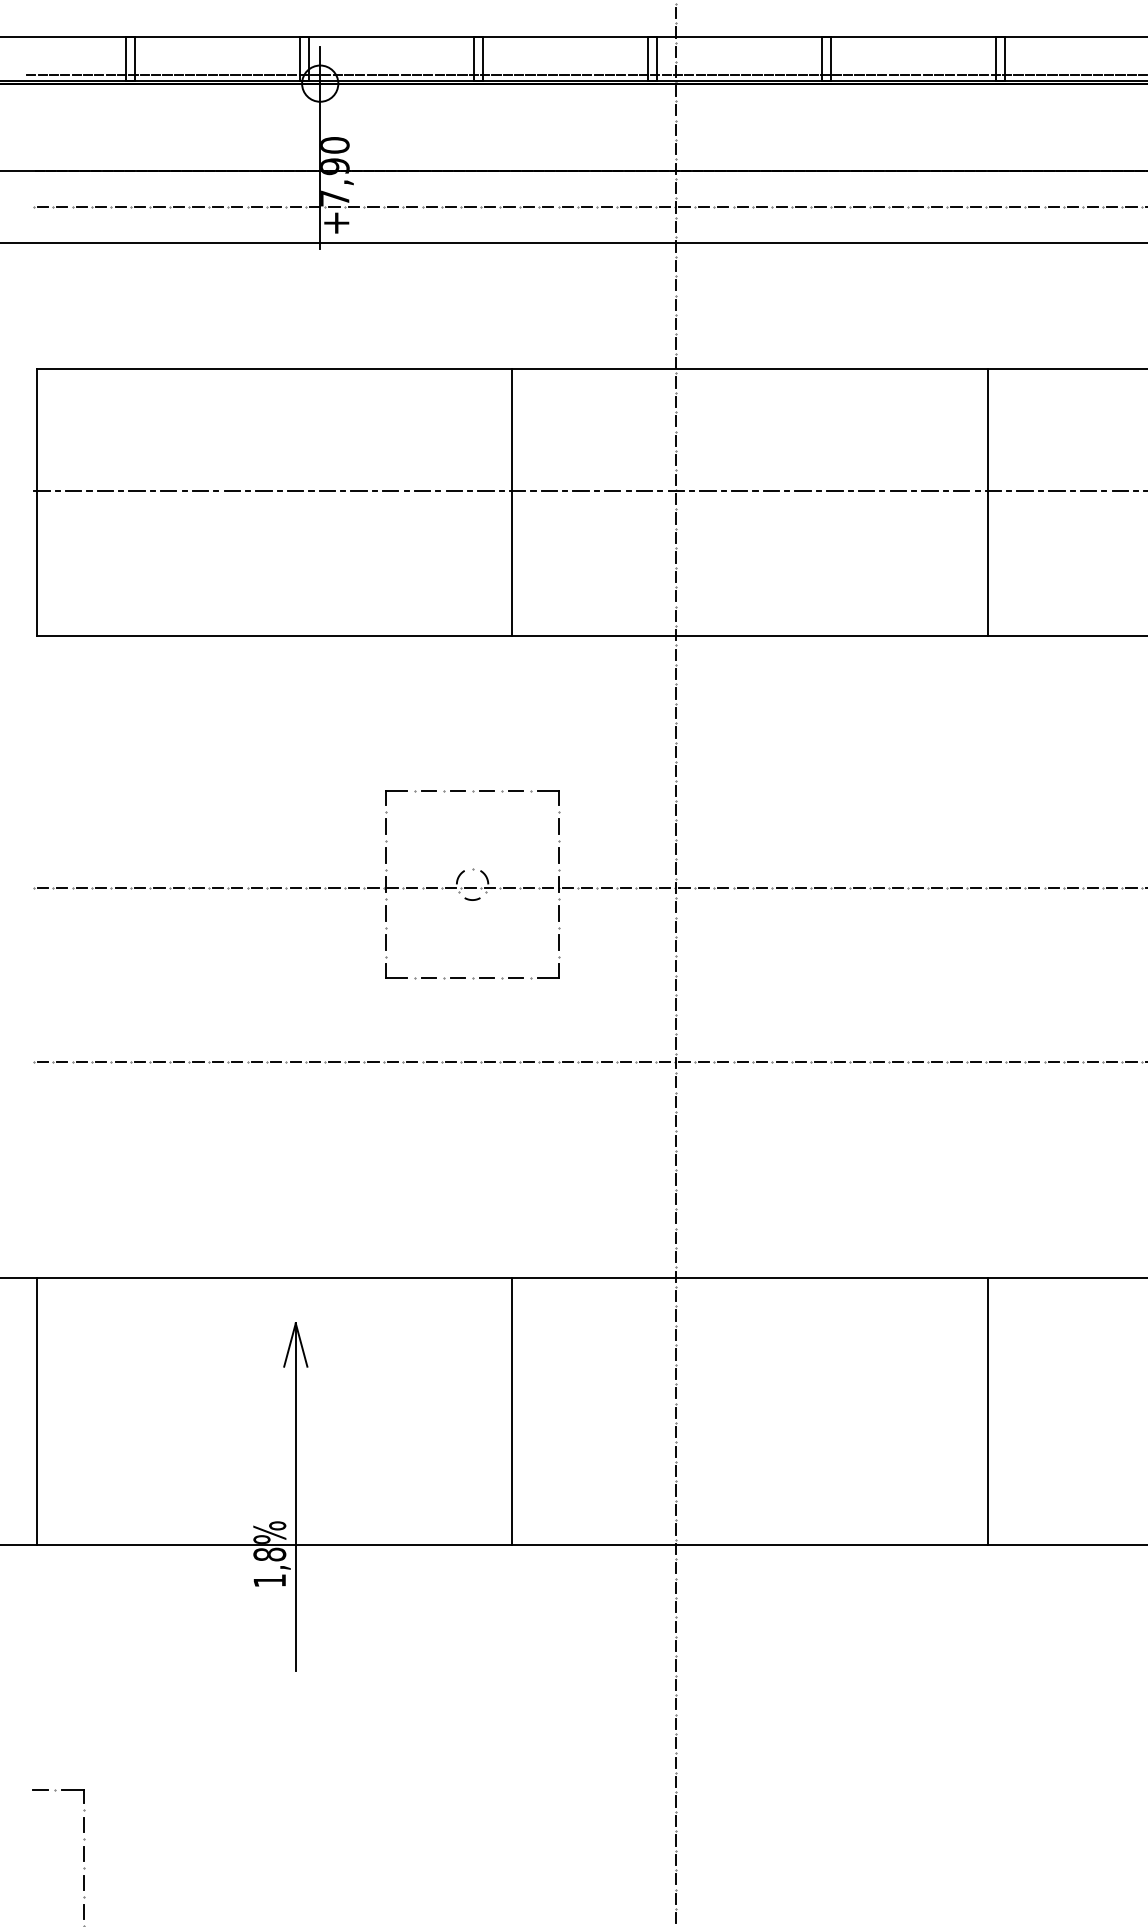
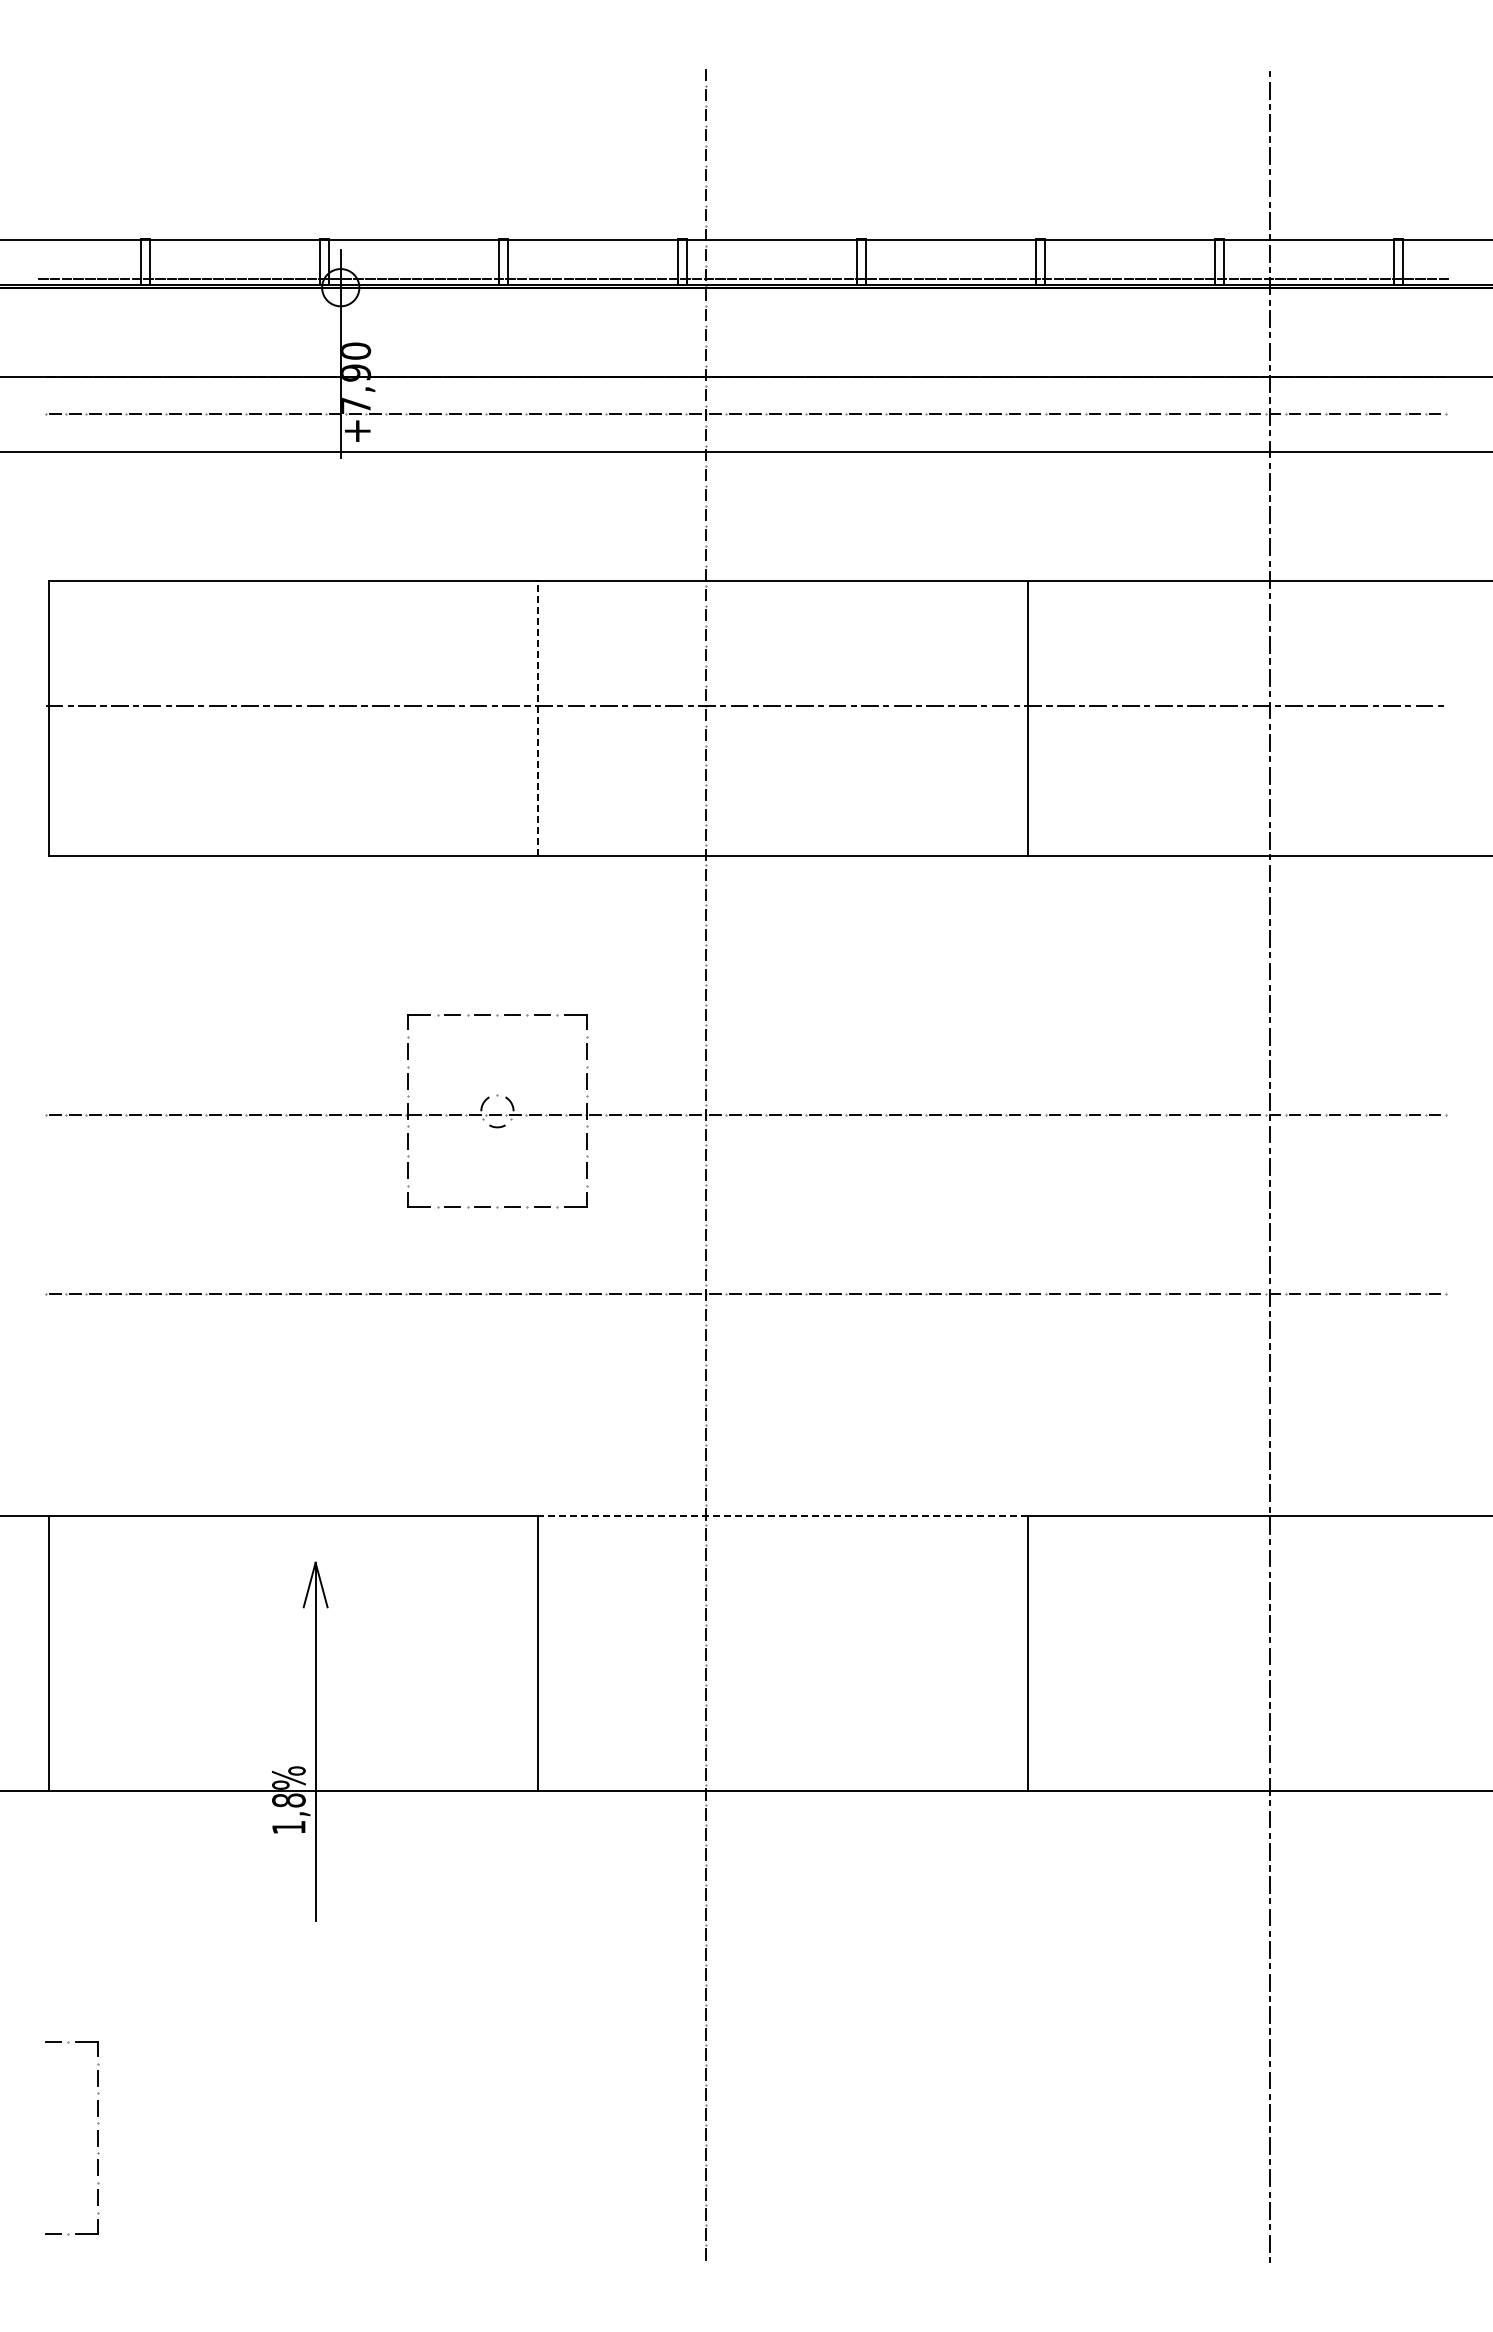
line: (512, 502) -> (538, 718), solid -> dashed
line: (750, 1277) -> (783, 1515), solid -> dashed

